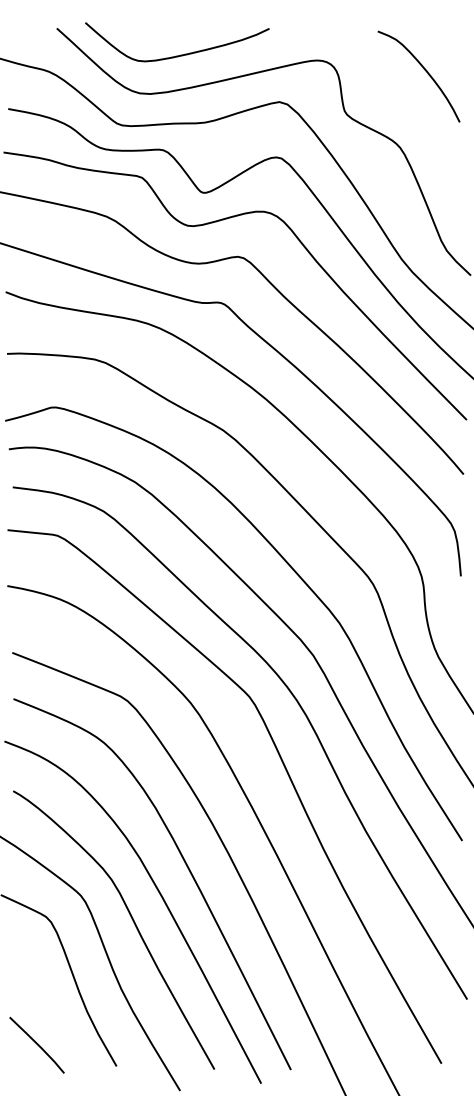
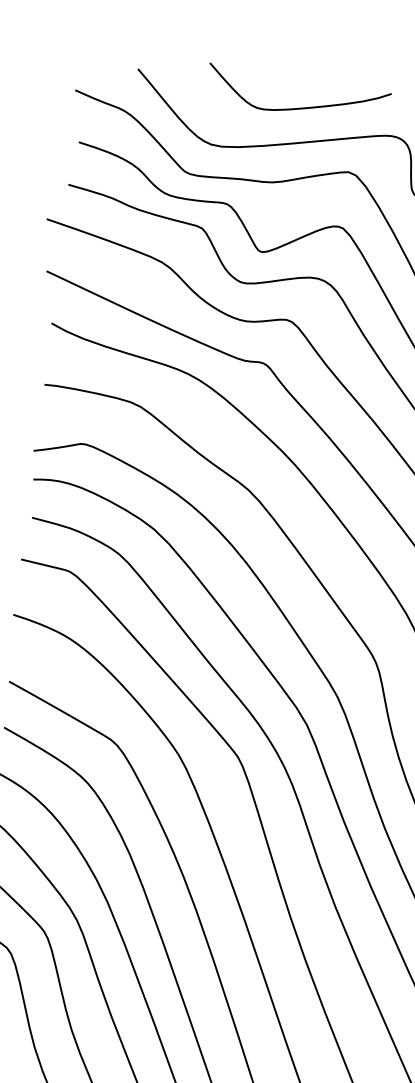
curve: (180, 54) -> (299, 107), moved

